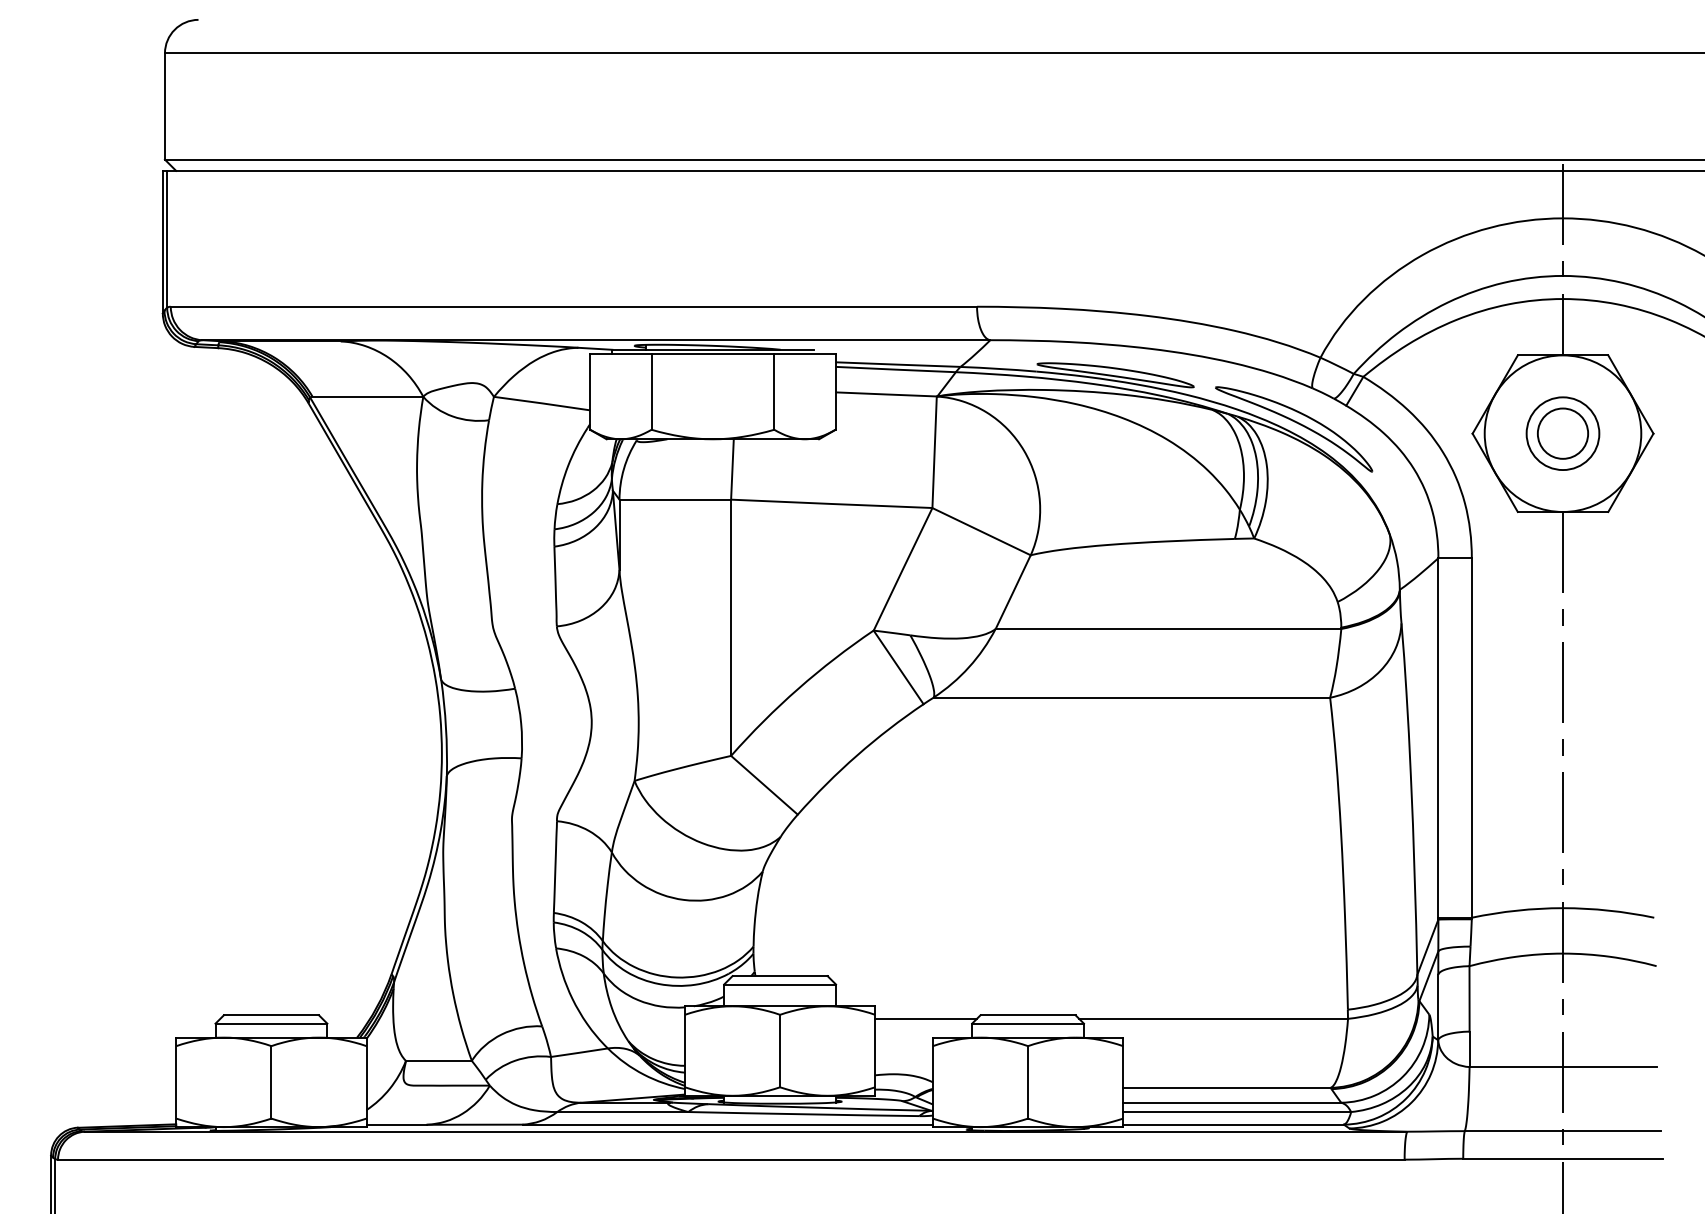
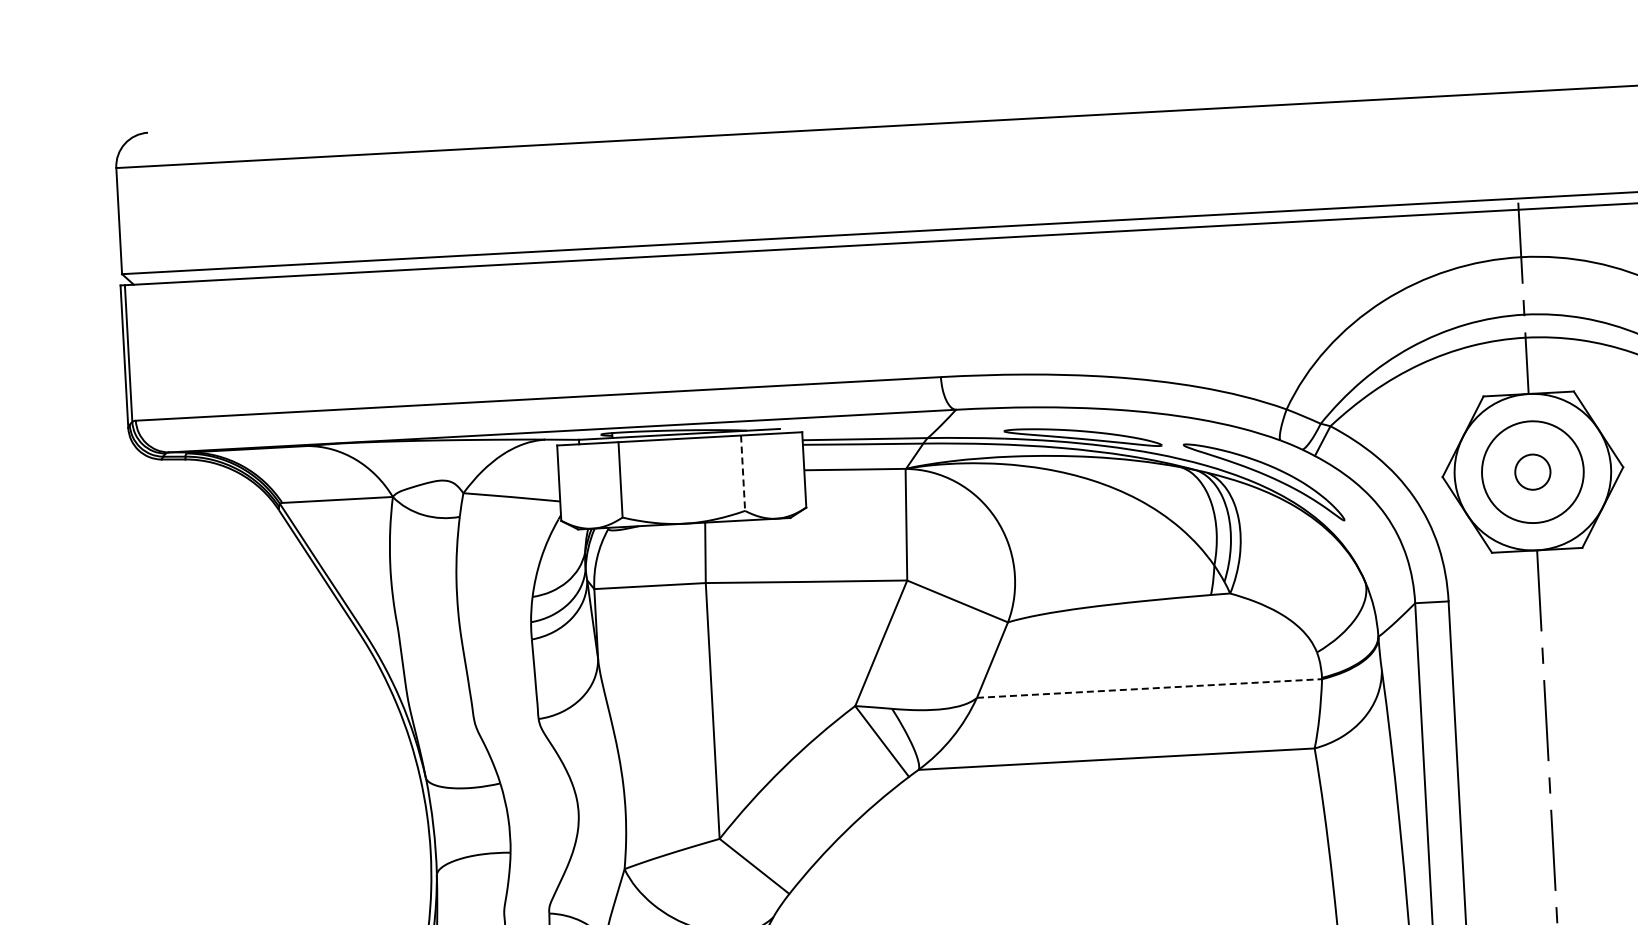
line: (774, 392) -> (743, 473), solid -> dashed
circle: (1562, 433) -> (1532, 472), size x0.7
circle: (1562, 433) -> (1532, 472), size x1.4
line: (1168, 628) -> (1149, 688), solid -> dashed

